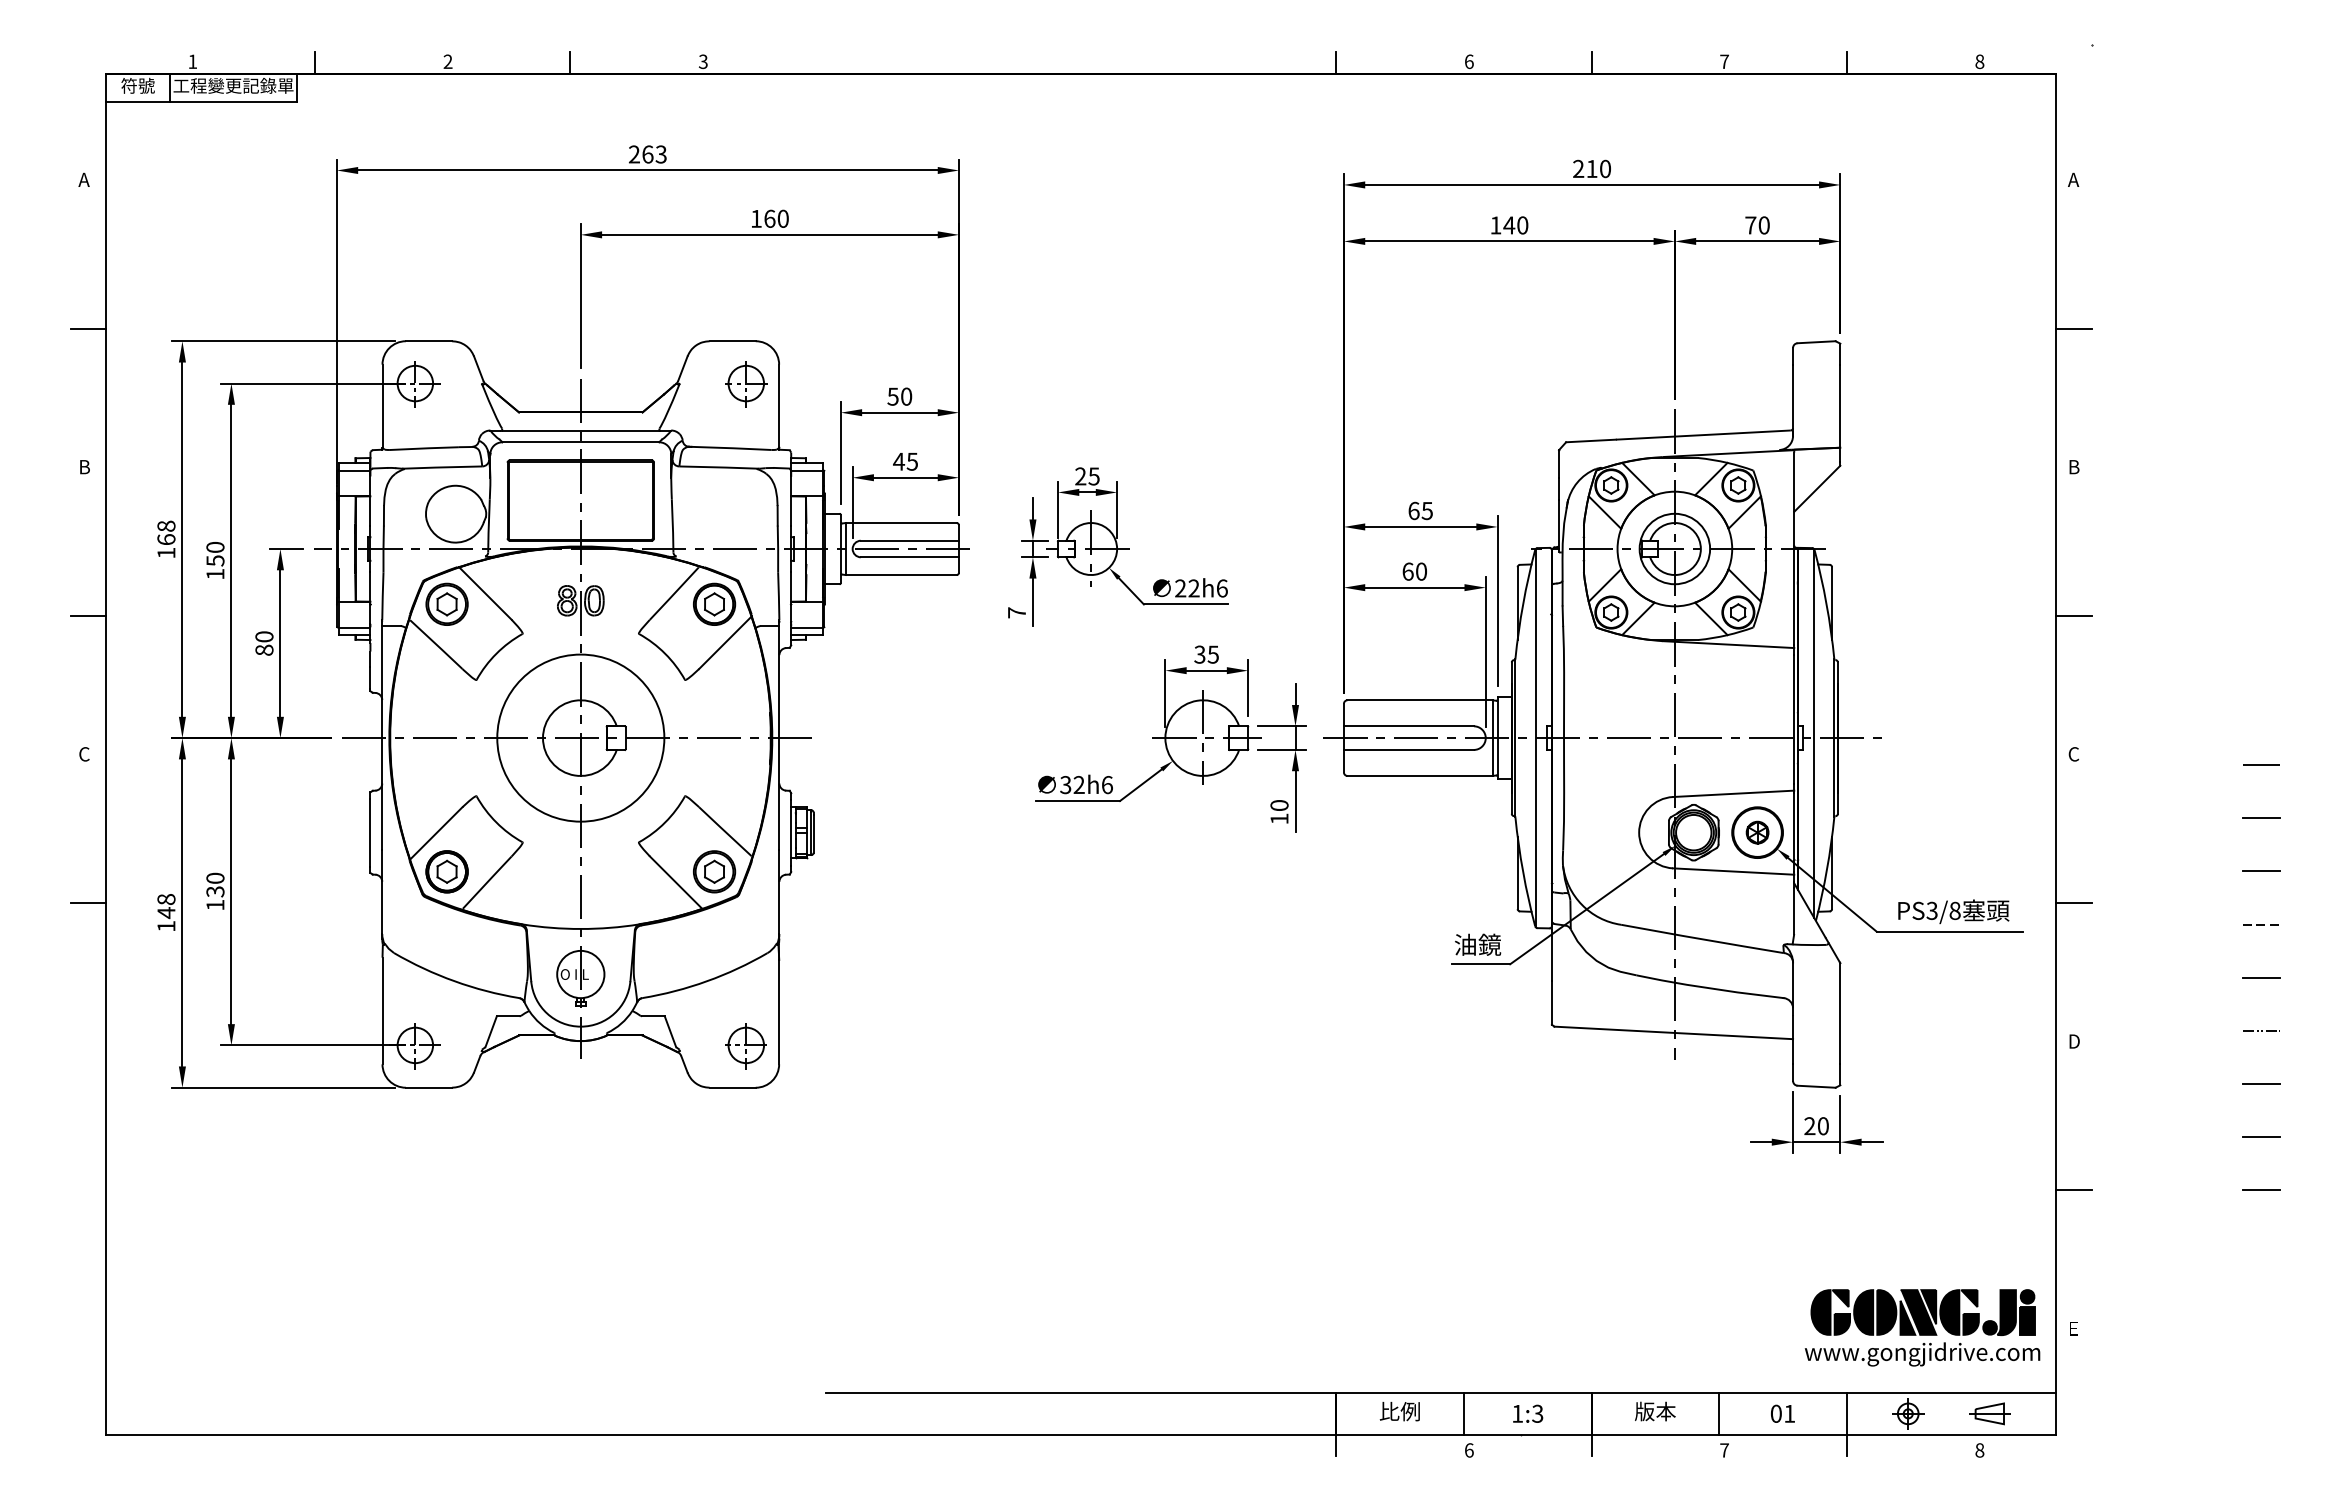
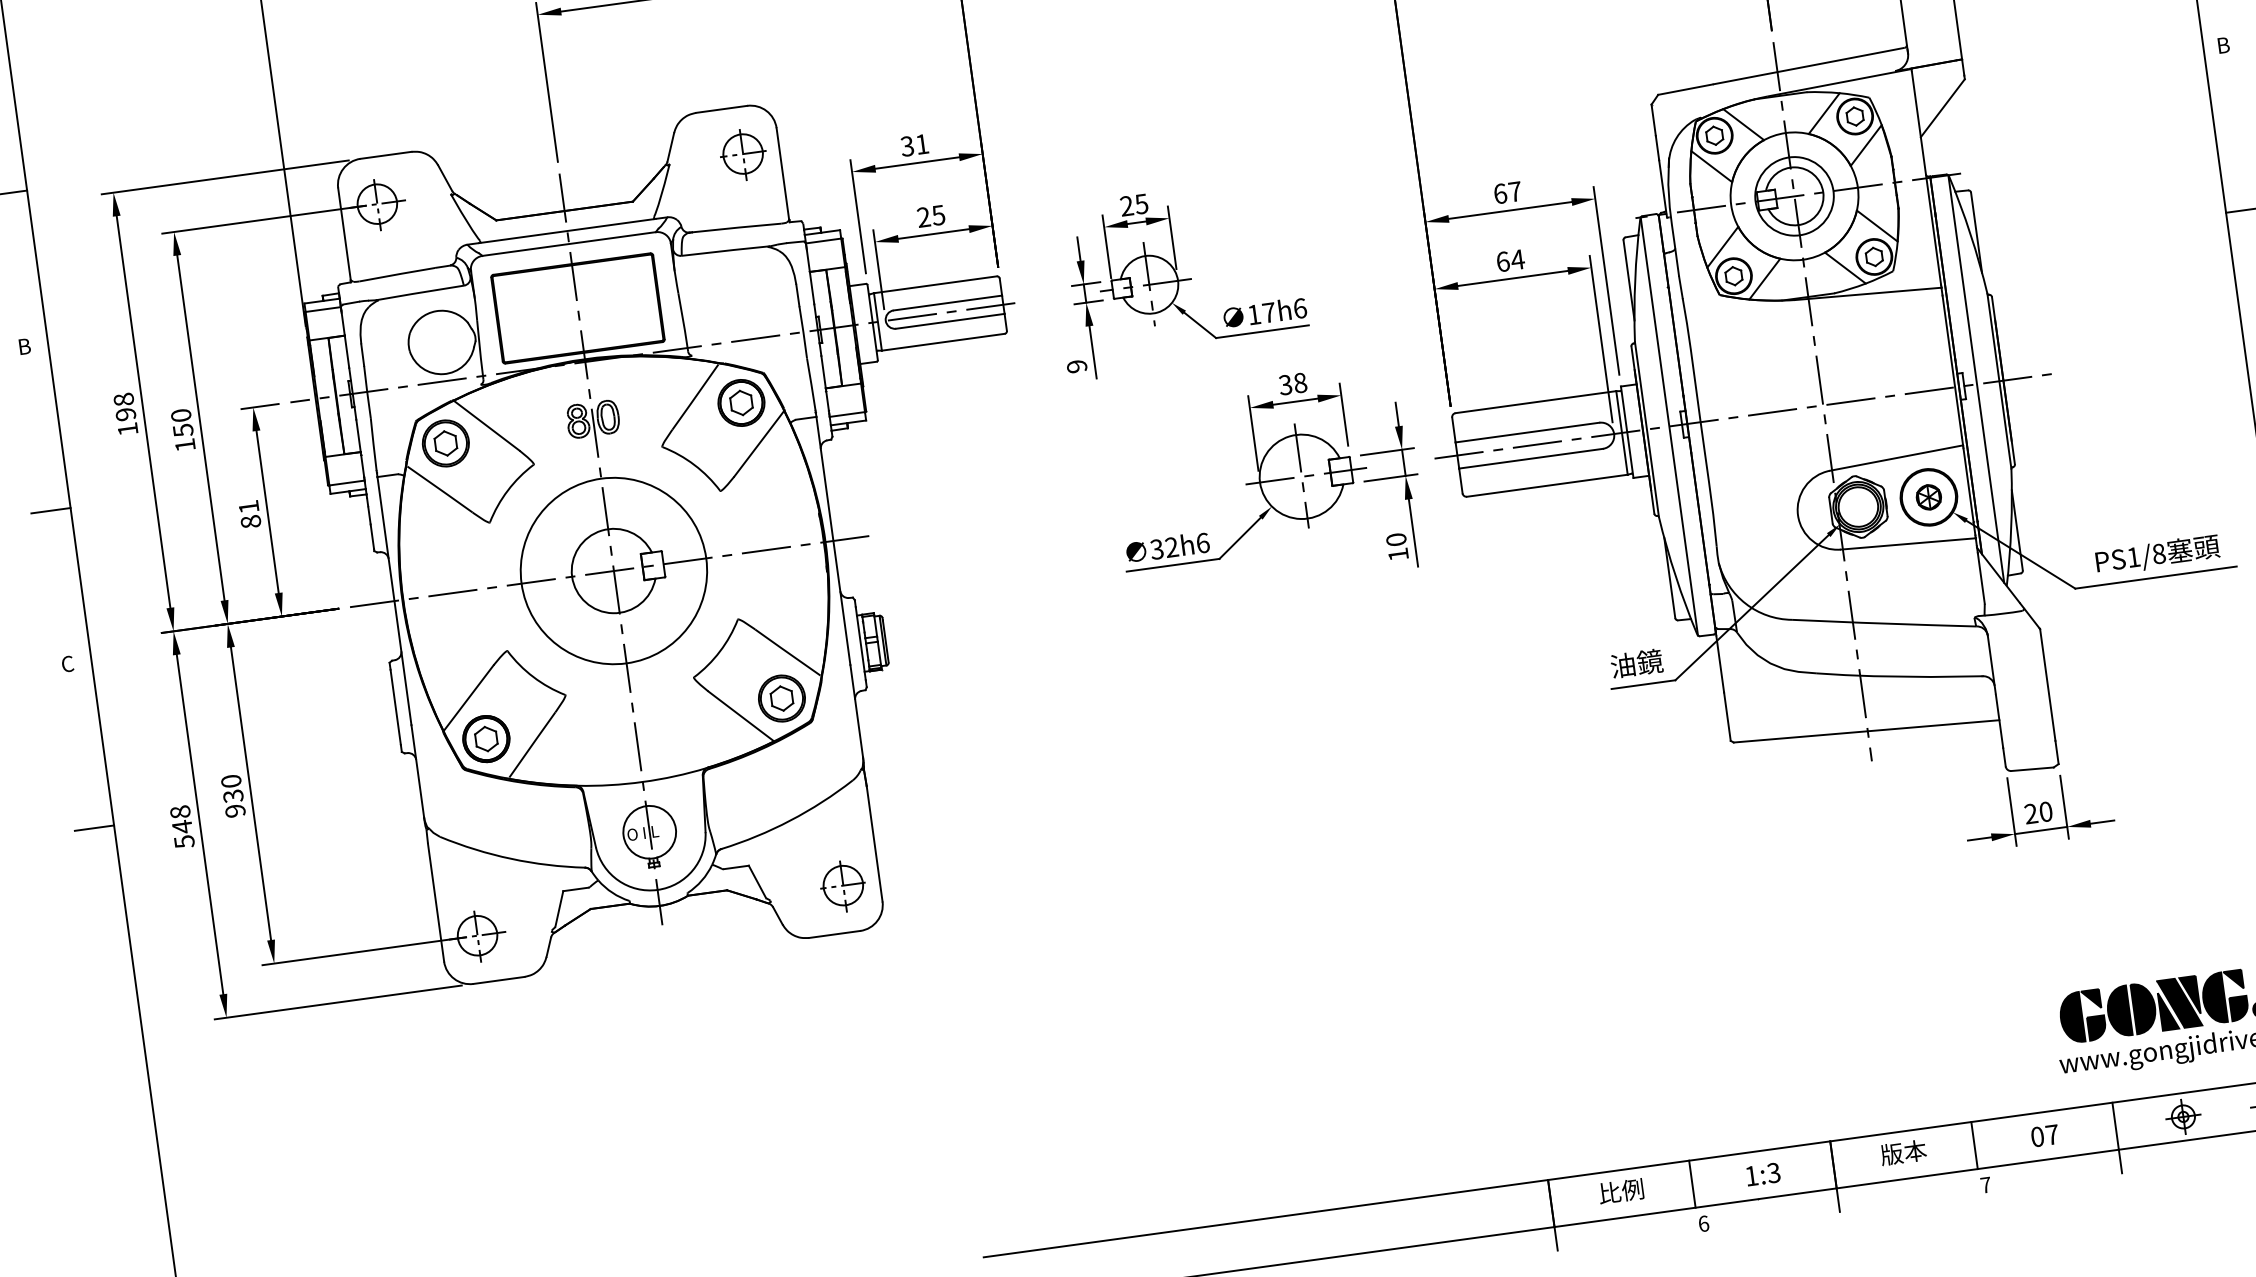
text: (900, 396) -> (915, 145), 50 -> 31
text: (899, 461) -> (924, 217), 45 -> 25
text: (1426, 511) -> (1514, 192), 65 -> 67
text: (166, 539) -> (125, 414), 168 -> 198
text: (1421, 571) -> (1517, 259), 60 -> 64
text: (1187, 588) -> (1261, 313), 22h6 -> 17h6
text: (1016, 612) -> (1076, 366), 7 -> 9
text: (264, 636) -> (248, 506), 80 -> 81
text: (1212, 654) -> (1299, 382), 35 -> 38
text: (215, 904) -> (235, 810), 130 -> 930
text: (1931, 910) -> (2132, 557), PS3/8 -> PS1/8
text: (166, 926) -> (184, 841), 148 -> 548
text: (1789, 1413) -> (2052, 1134), 01 -> 07

